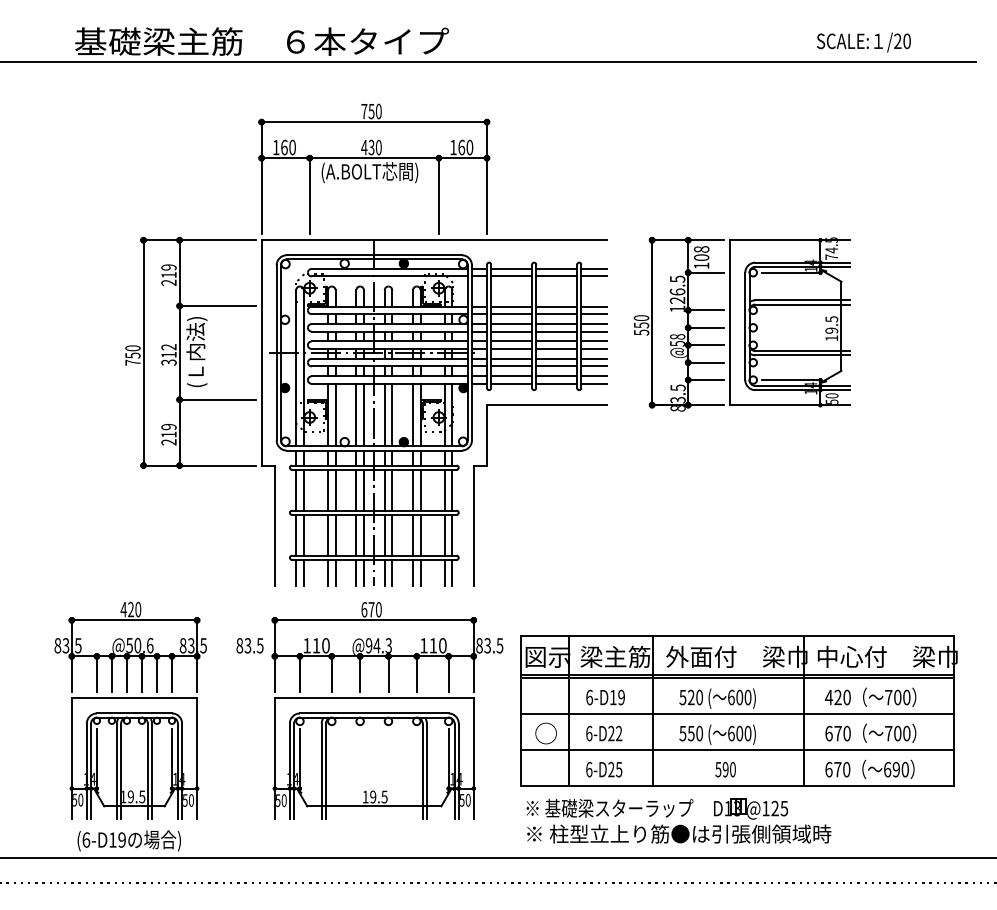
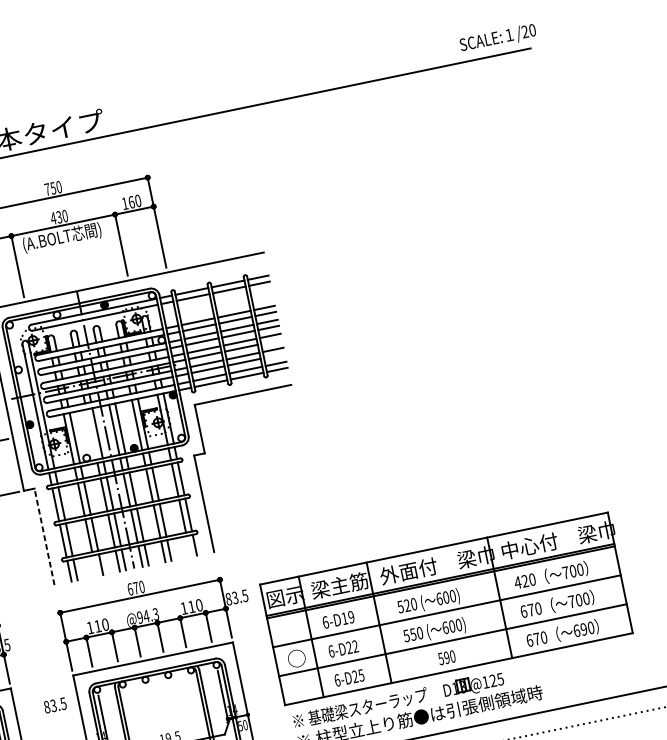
text: (863, 42) -> (497, 38), moved
part: (741, 324) -> (385, 297), removed
line: (594, 349) -> (271, 342), removed
line: (594, 366) -> (274, 355), removed
line: (356, 414) -> (91, 434), removed
line: (274, 525) -> (44, 536), solid -> dashed
line: (328, 572) -> (95, 565), removed
line: (444, 572) -> (188, 546), removed
text: (249, 645) -> (54, 705), moved

